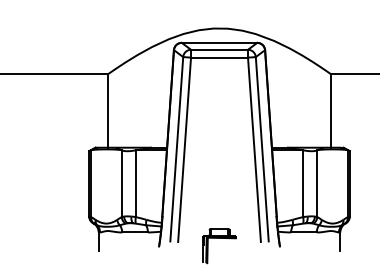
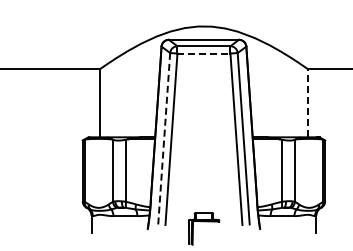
line: (220, 57) -> (204, 53), solid -> dashed
line: (330, 110) -> (307, 102), solid -> dashed
line: (177, 148) -> (164, 138), solid -> dashed

